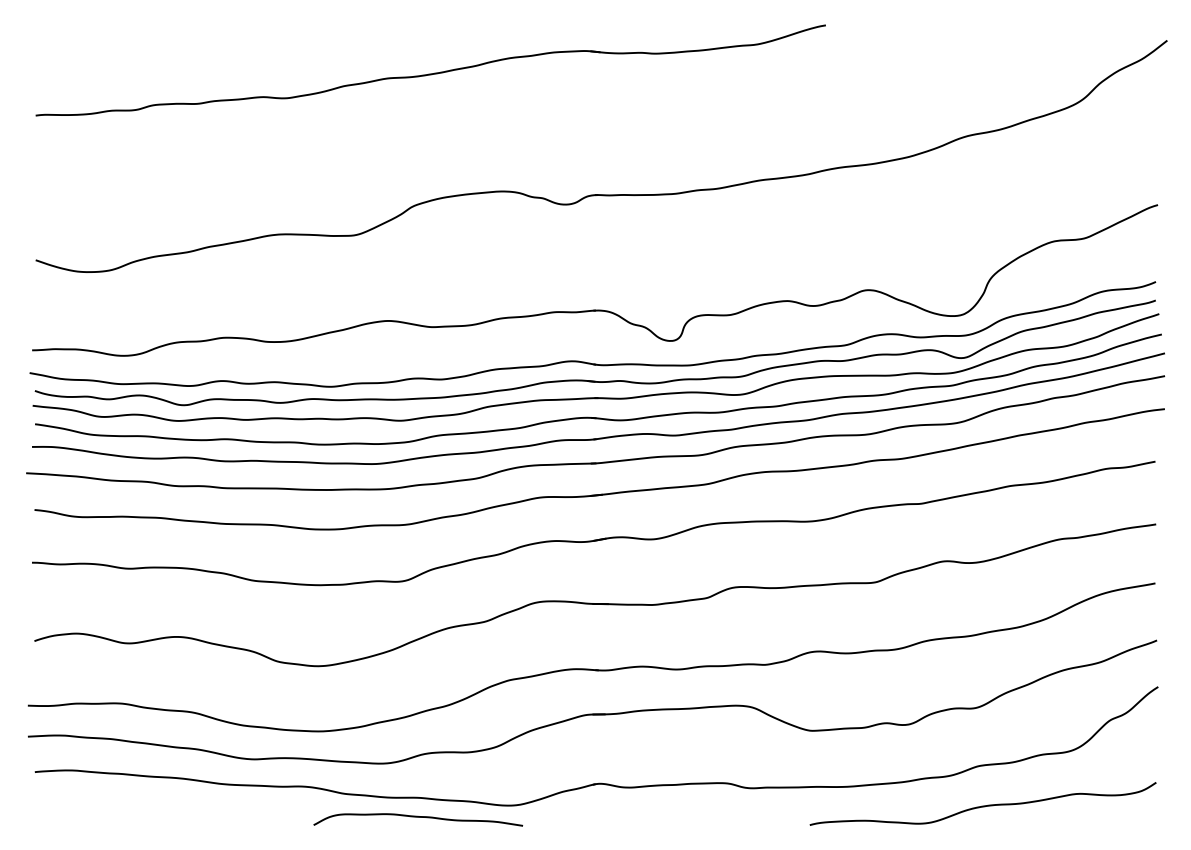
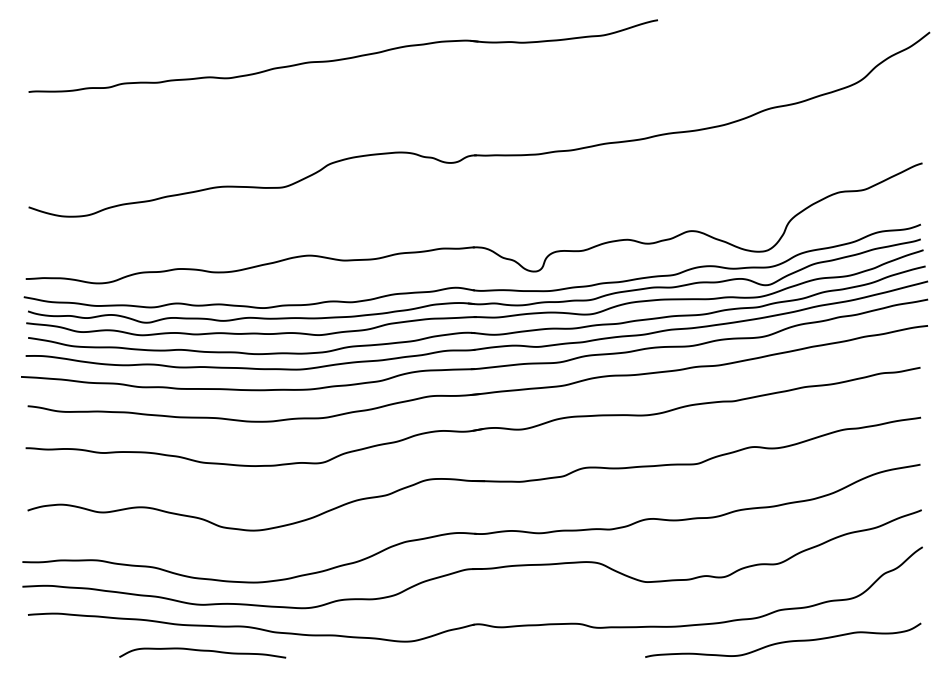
curve: (418, 817) -> (202, 651), moved

